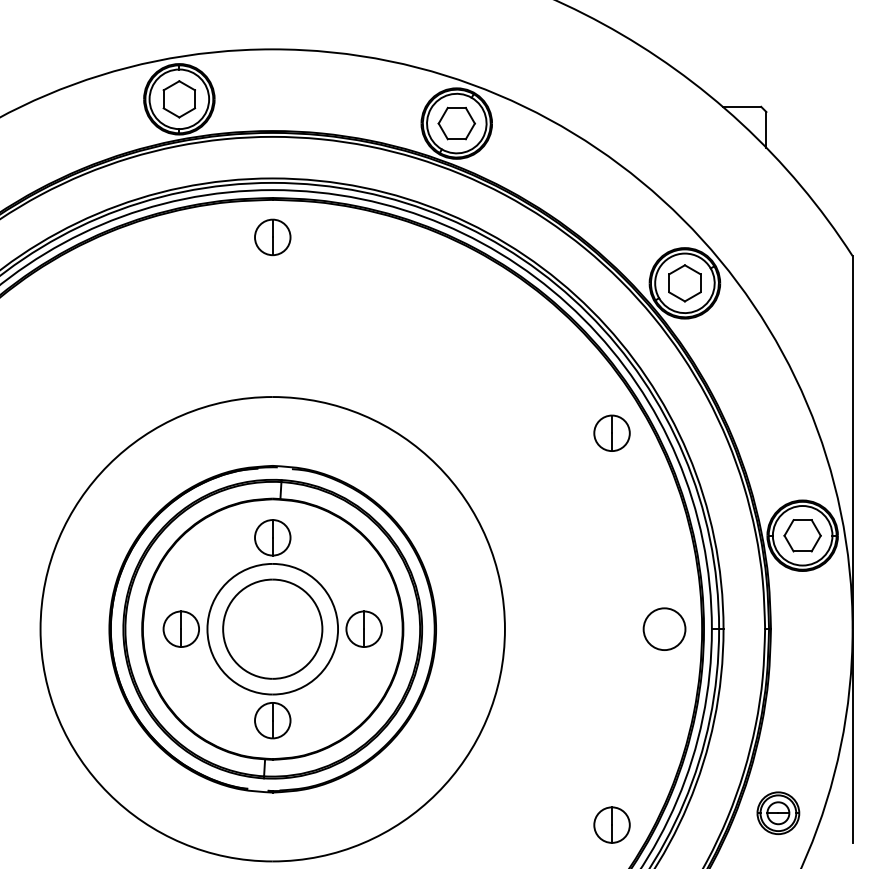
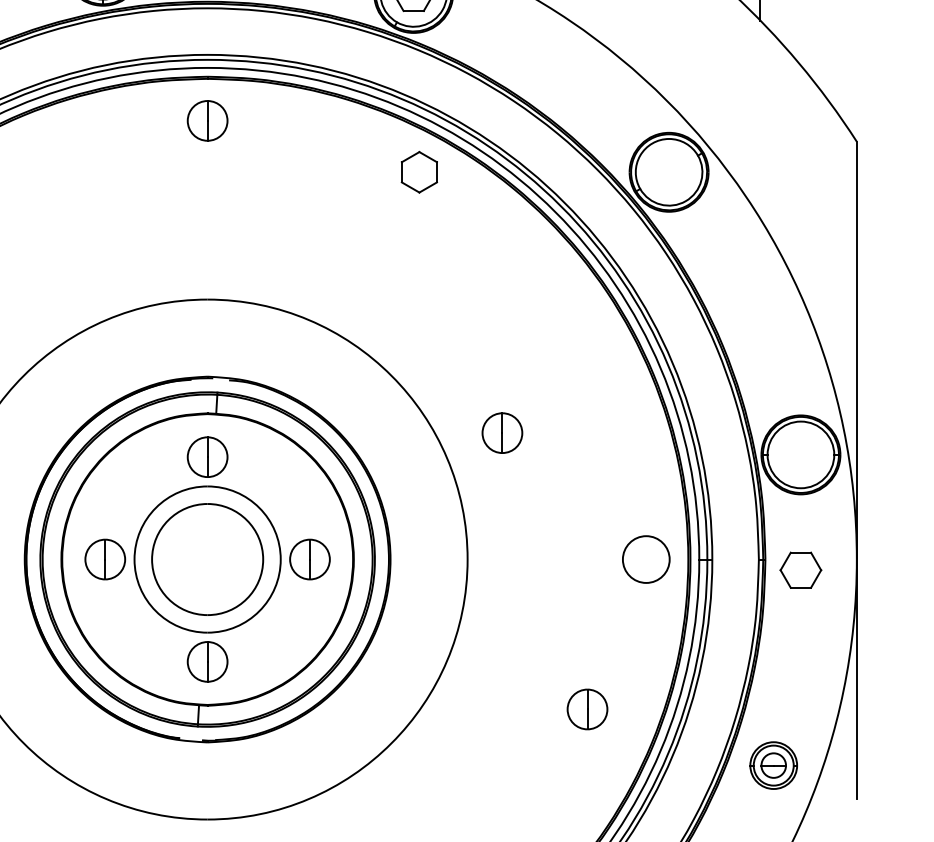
part: (684, 283) -> (418, 172), moved
part: (611, 432) -> (501, 432), moved
part: (802, 535) -> (800, 569), moved
part: (611, 824) -> (586, 708), moved

